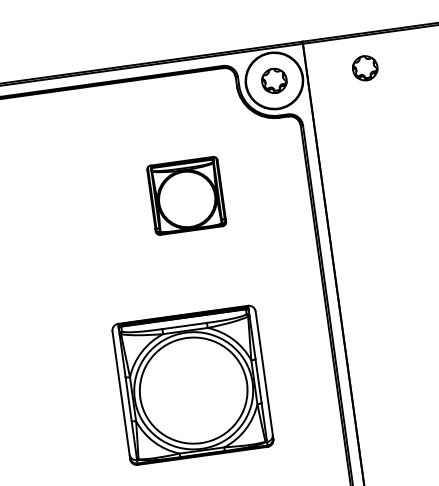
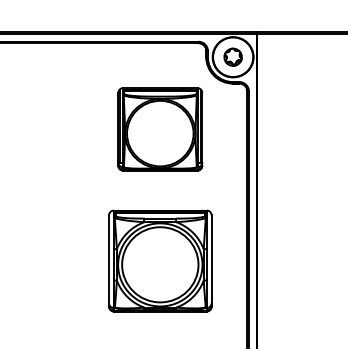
part: (364, 67) -> (297, 56), removed
part: (186, 195) -> (160, 129), size x1.67
part: (193, 384) -> (160, 260), moved

